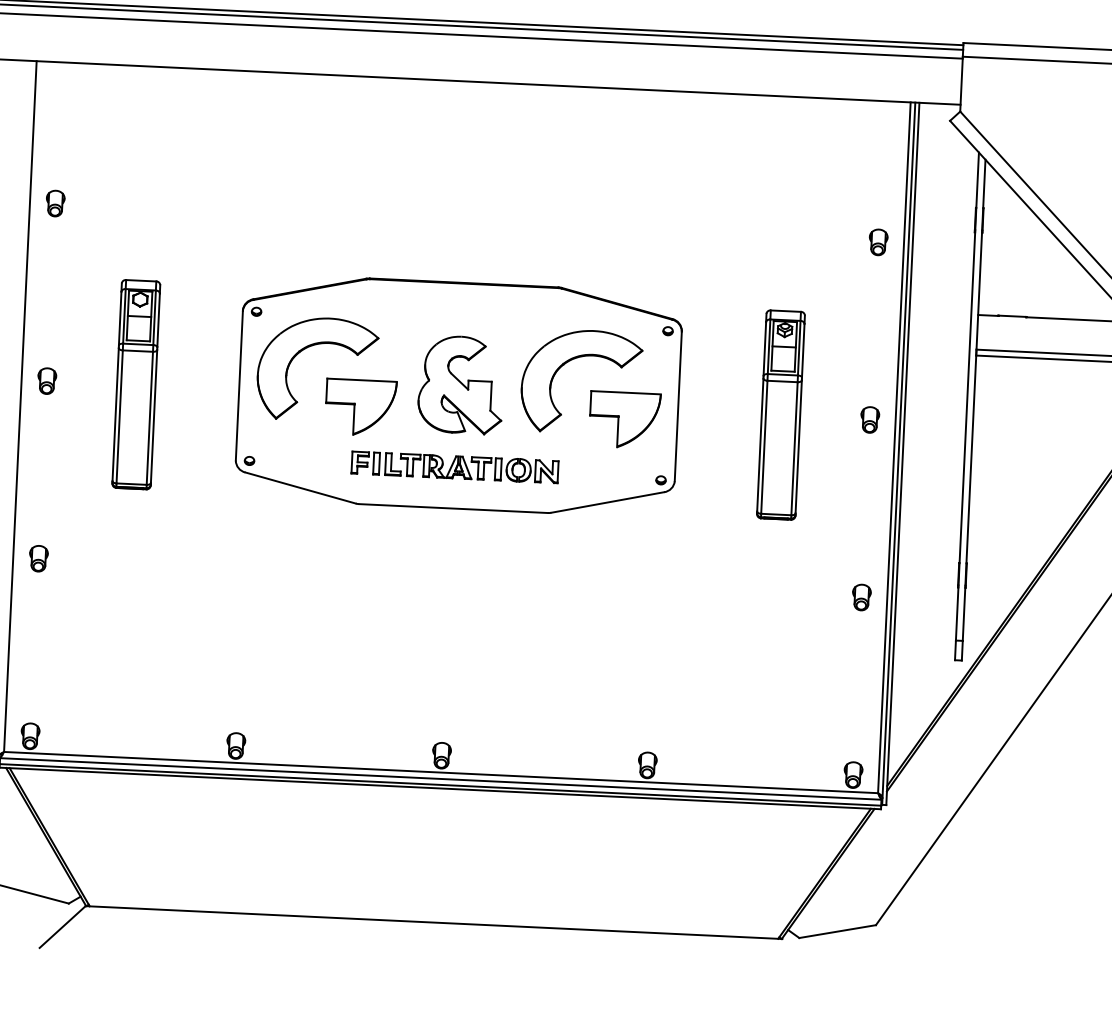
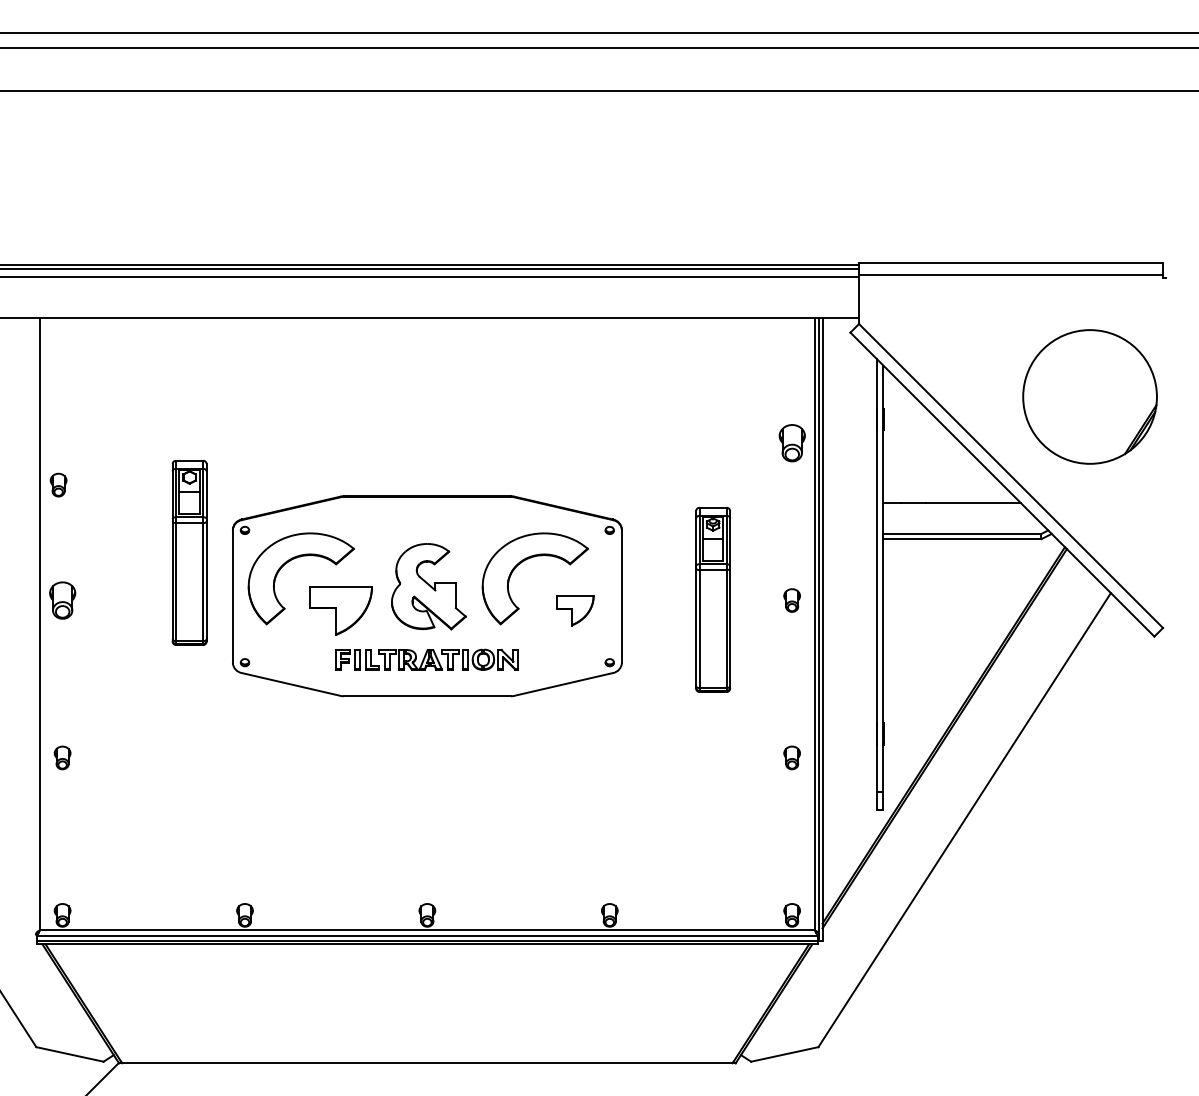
part: (55, 202) -> (58, 484), moved
part: (877, 241) -> (791, 442), size x1.6
part: (46, 381) -> (62, 600), size x1.6
part: (136, 384) -> (189, 552), moved
part: (624, 419) -> (574, 610), size x0.6

